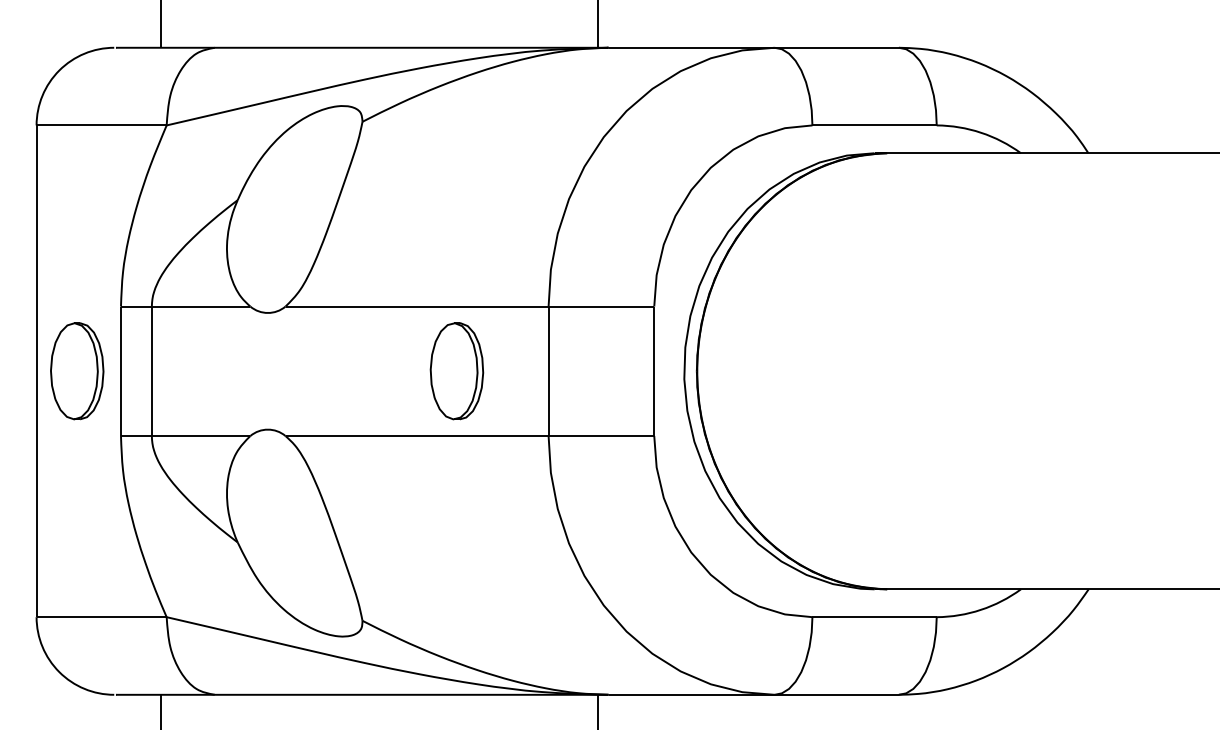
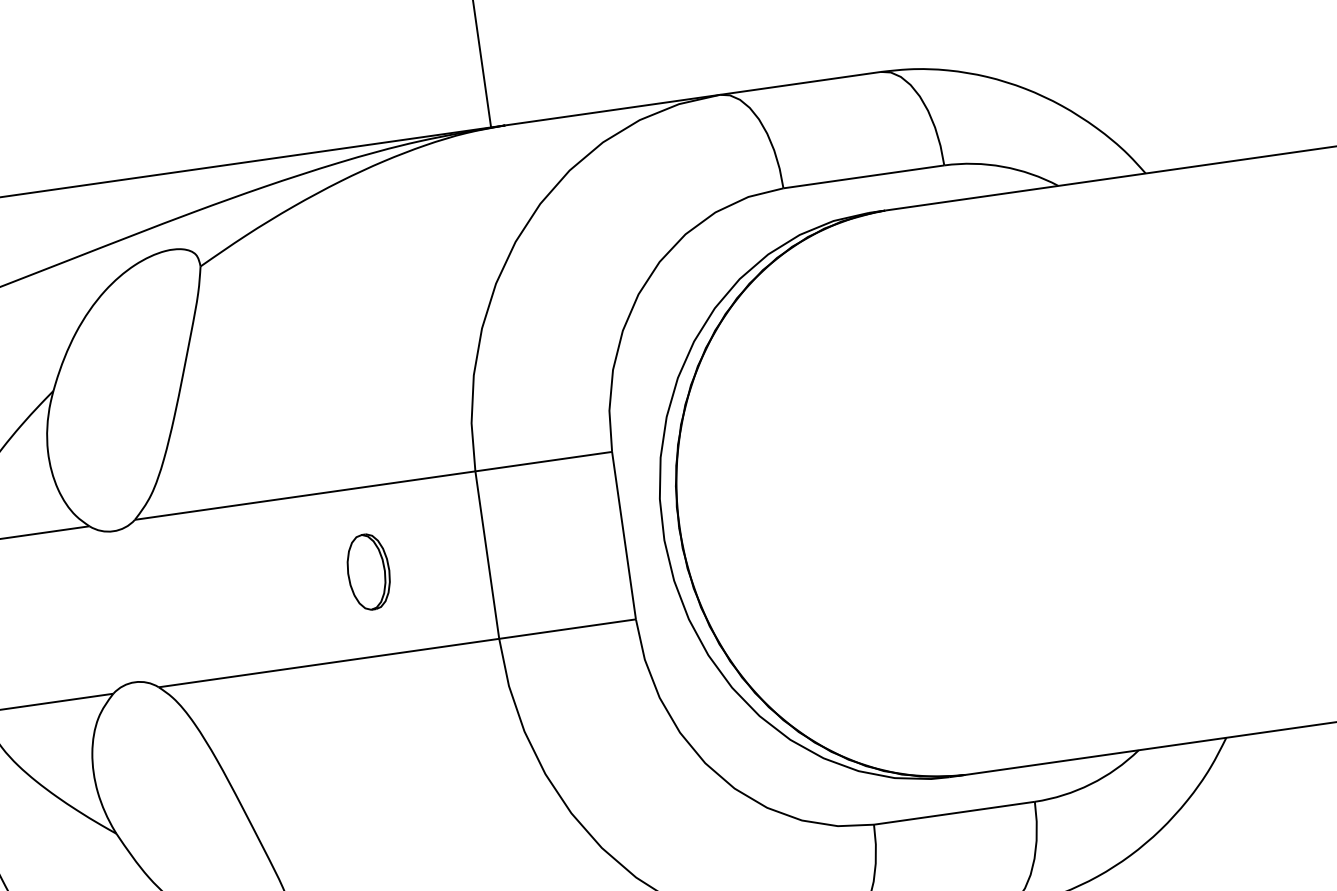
part: (456, 371) -> (368, 572), size x0.6

